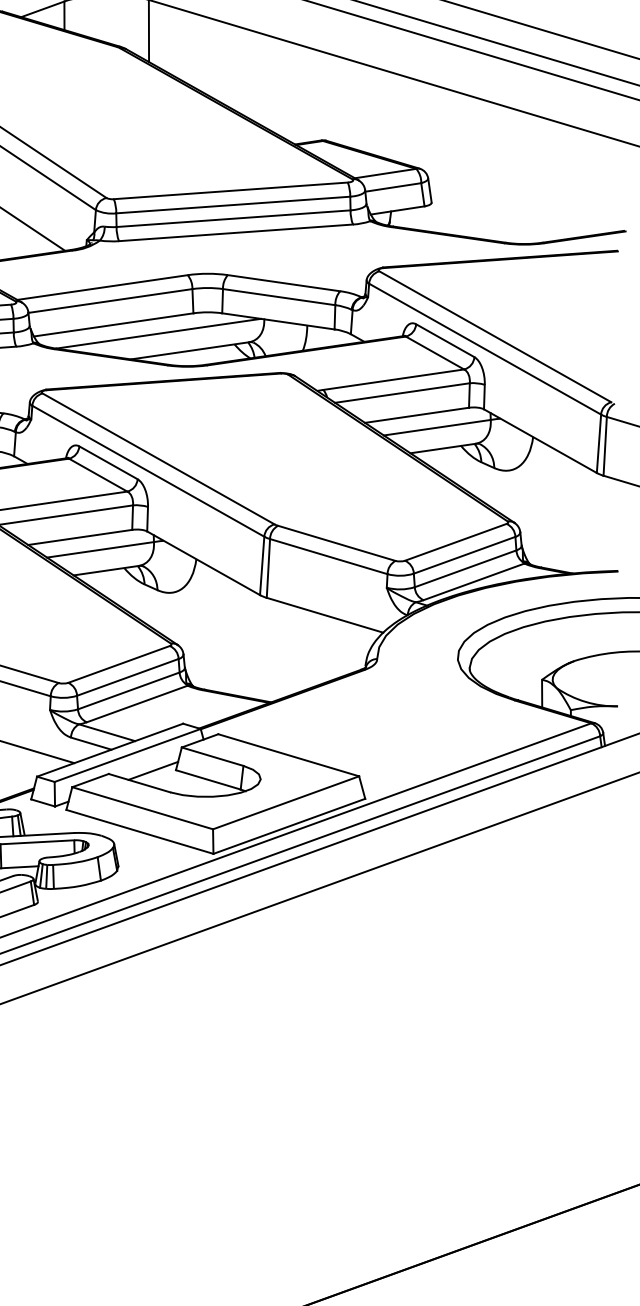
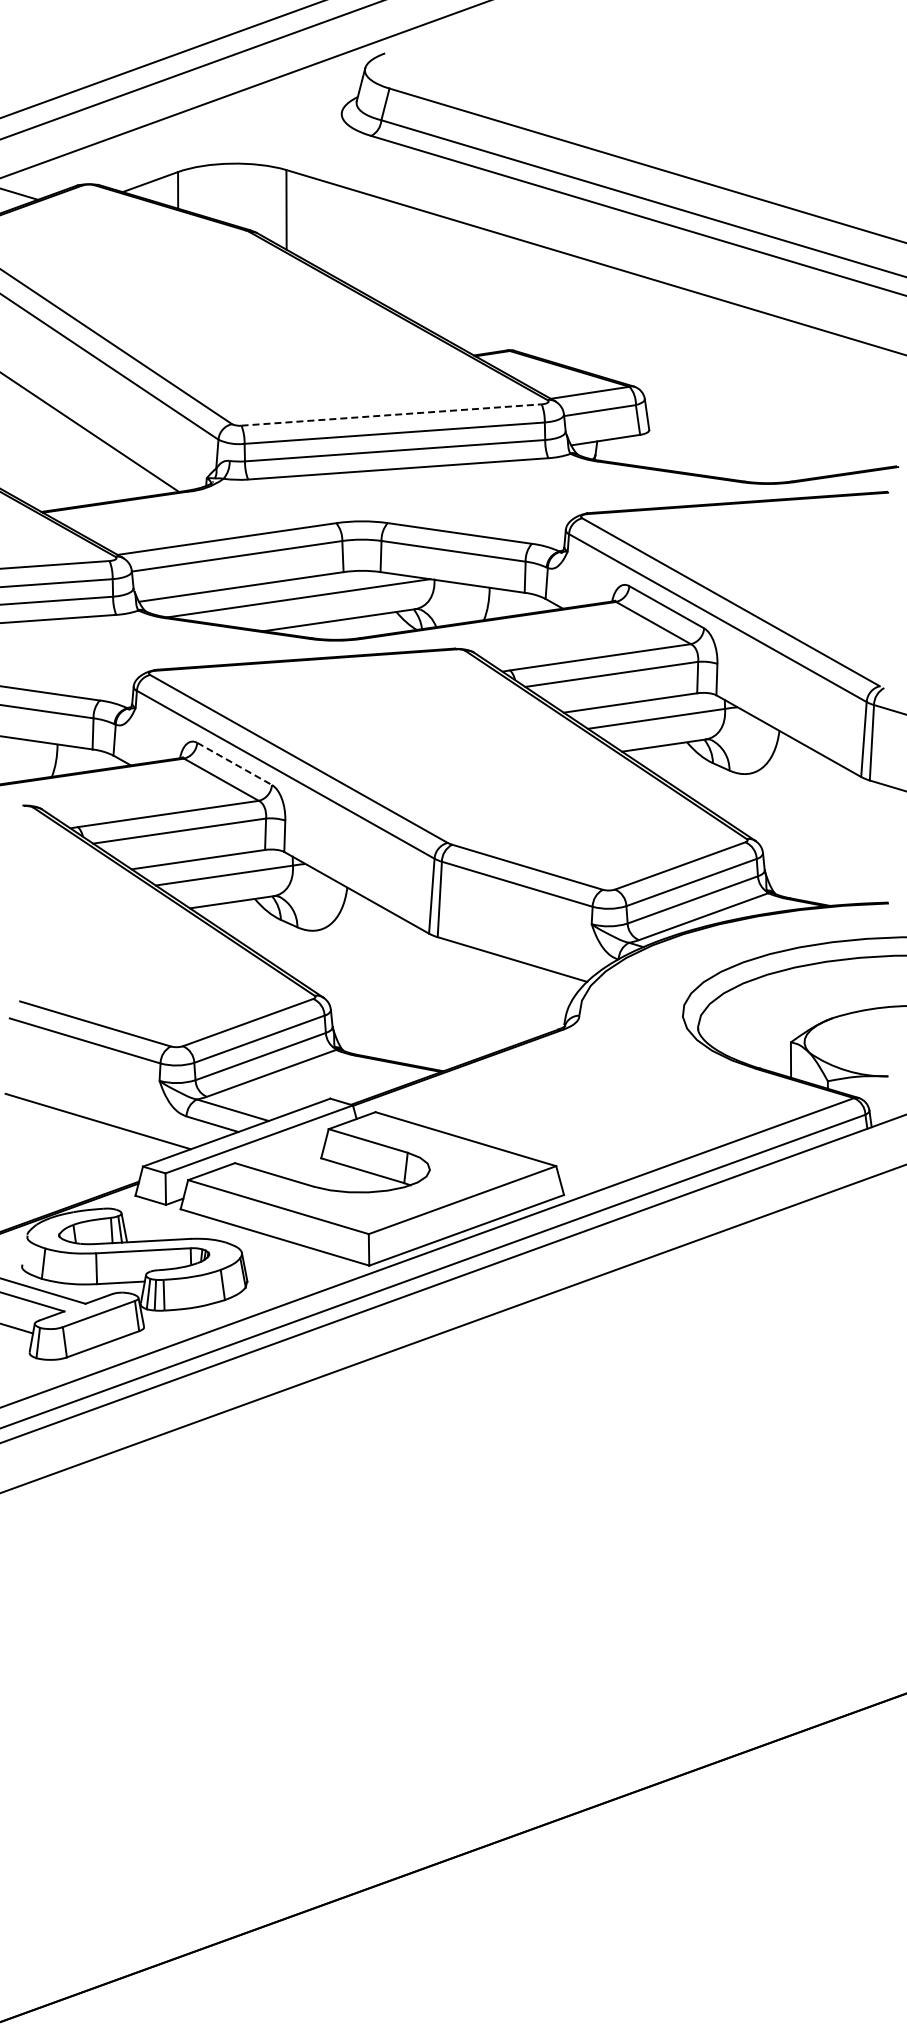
line: (231, 190) -> (392, 414), solid -> dashed
line: (108, 462) -> (234, 763), solid -> dashed
line: (152, 770) -> (291, 1158), removed

